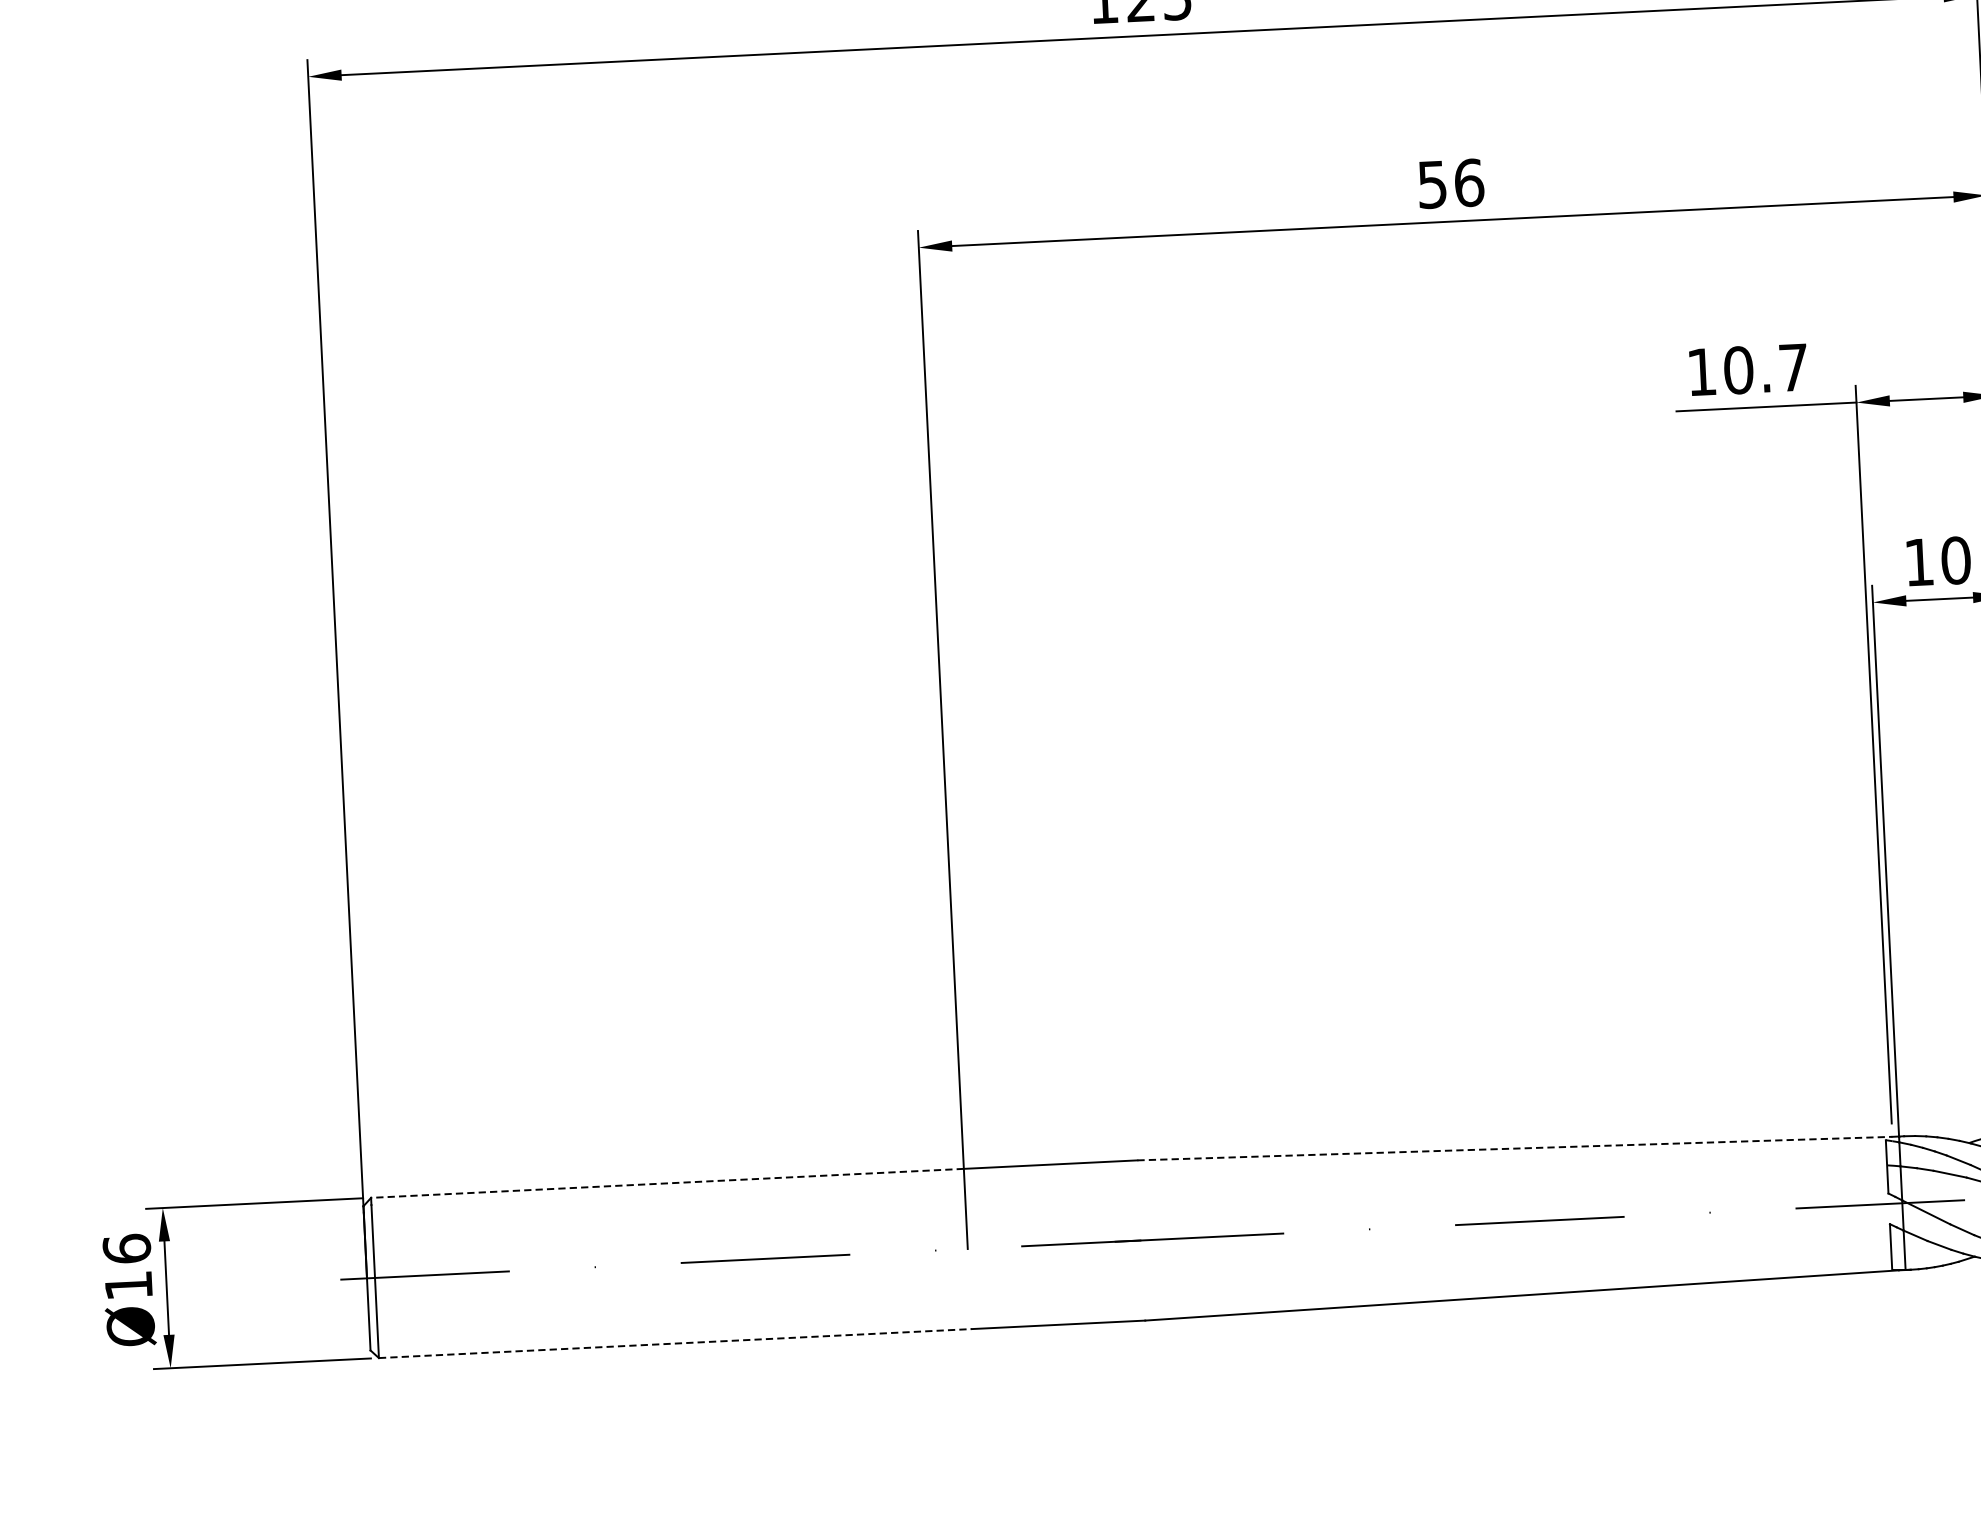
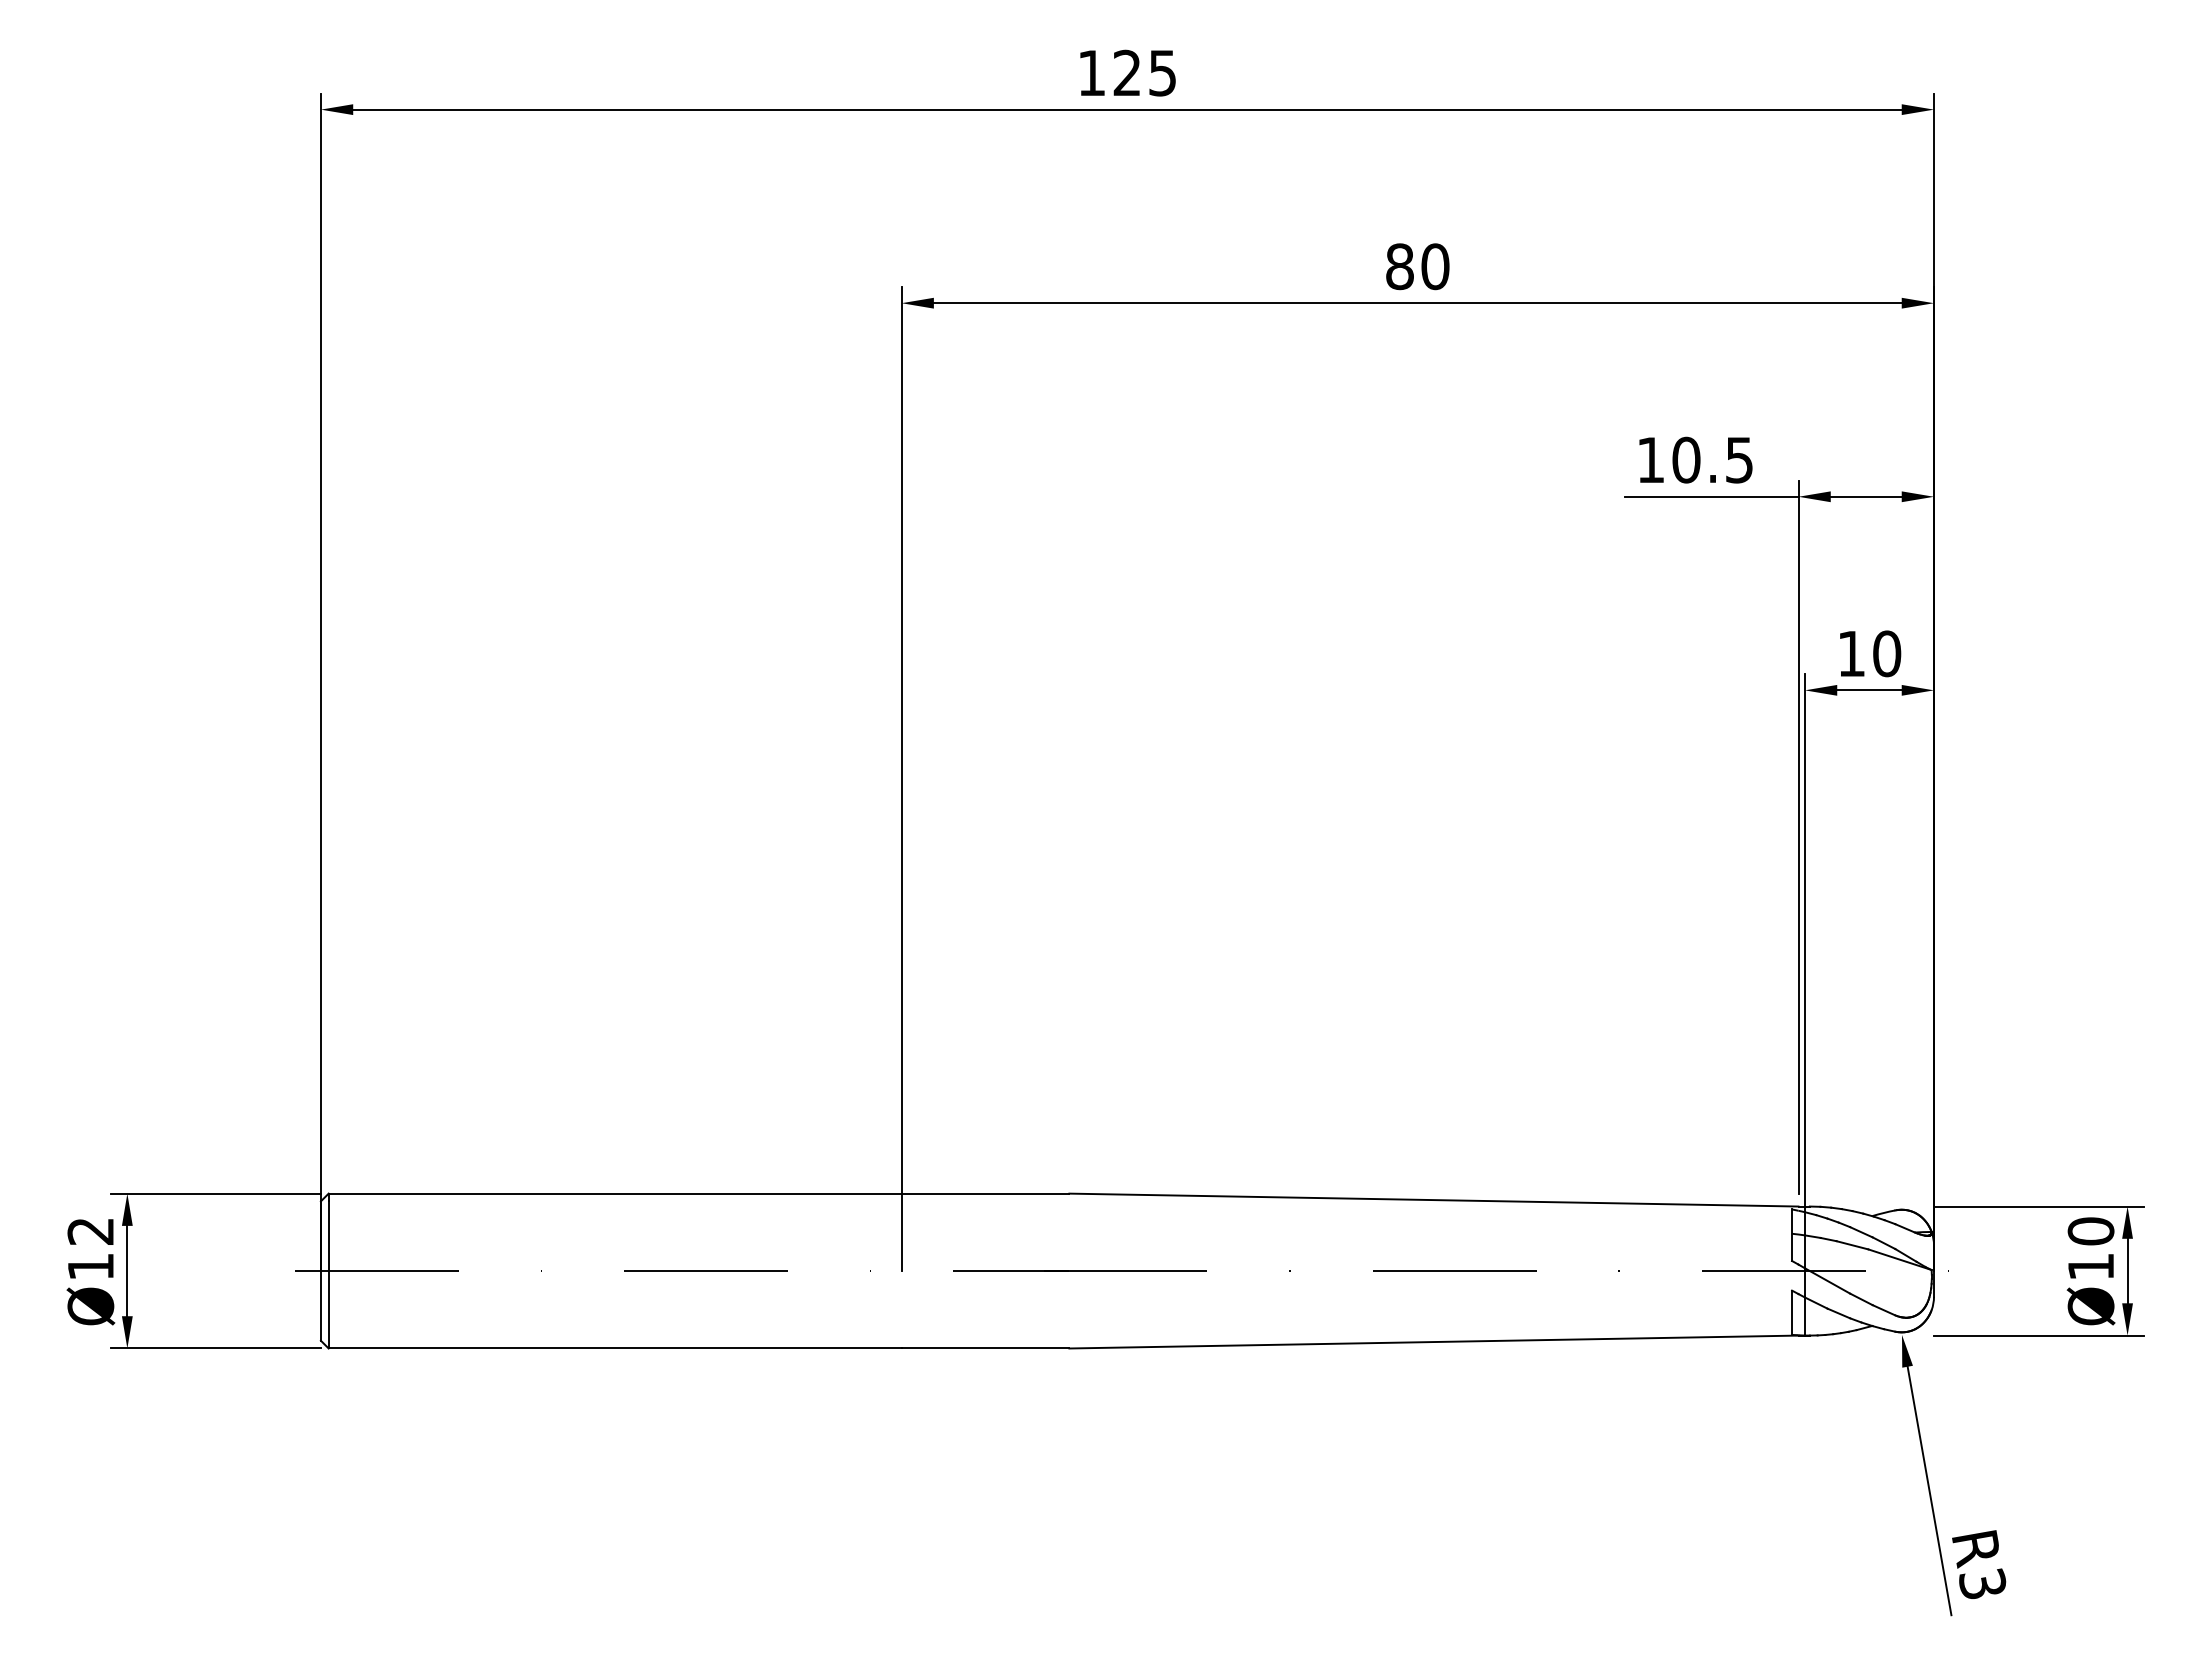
text: (1450, 183) -> (1417, 266), 56 -> 80
text: (1793, 368) -> (1739, 460), 10.7 -> 10.5
line: (1514, 1149) -> (1433, 1200), dashed -> solid
line: (666, 1183) -> (614, 1193), dashed -> solid
text: (126, 1249) -> (90, 1231), Ø16 -> Ø12
line: (675, 1343) -> (615, 1348), dashed -> solid

